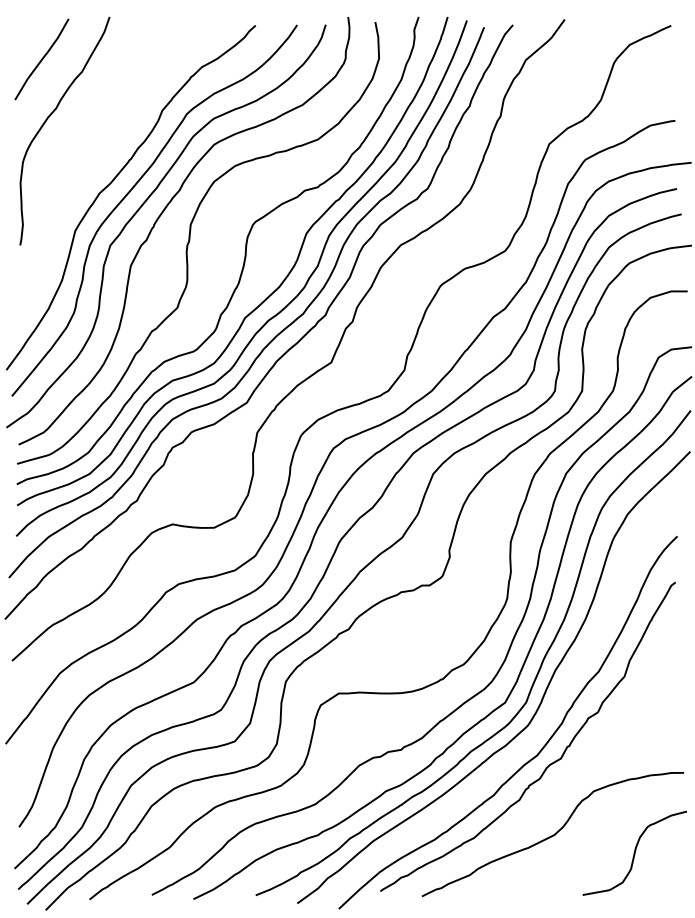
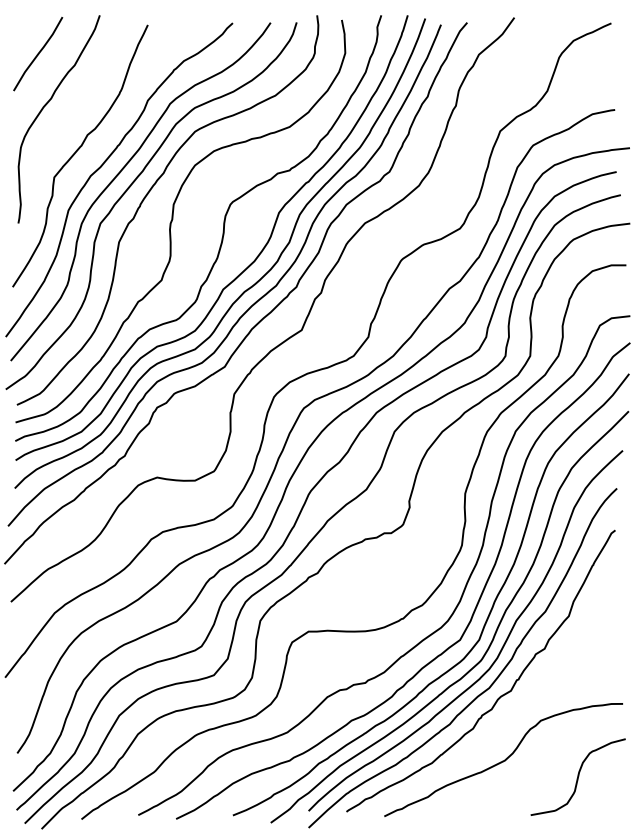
curve: (85, 166) -> (77, 151), added
curve: (550, 710) -> (501, 647), added

